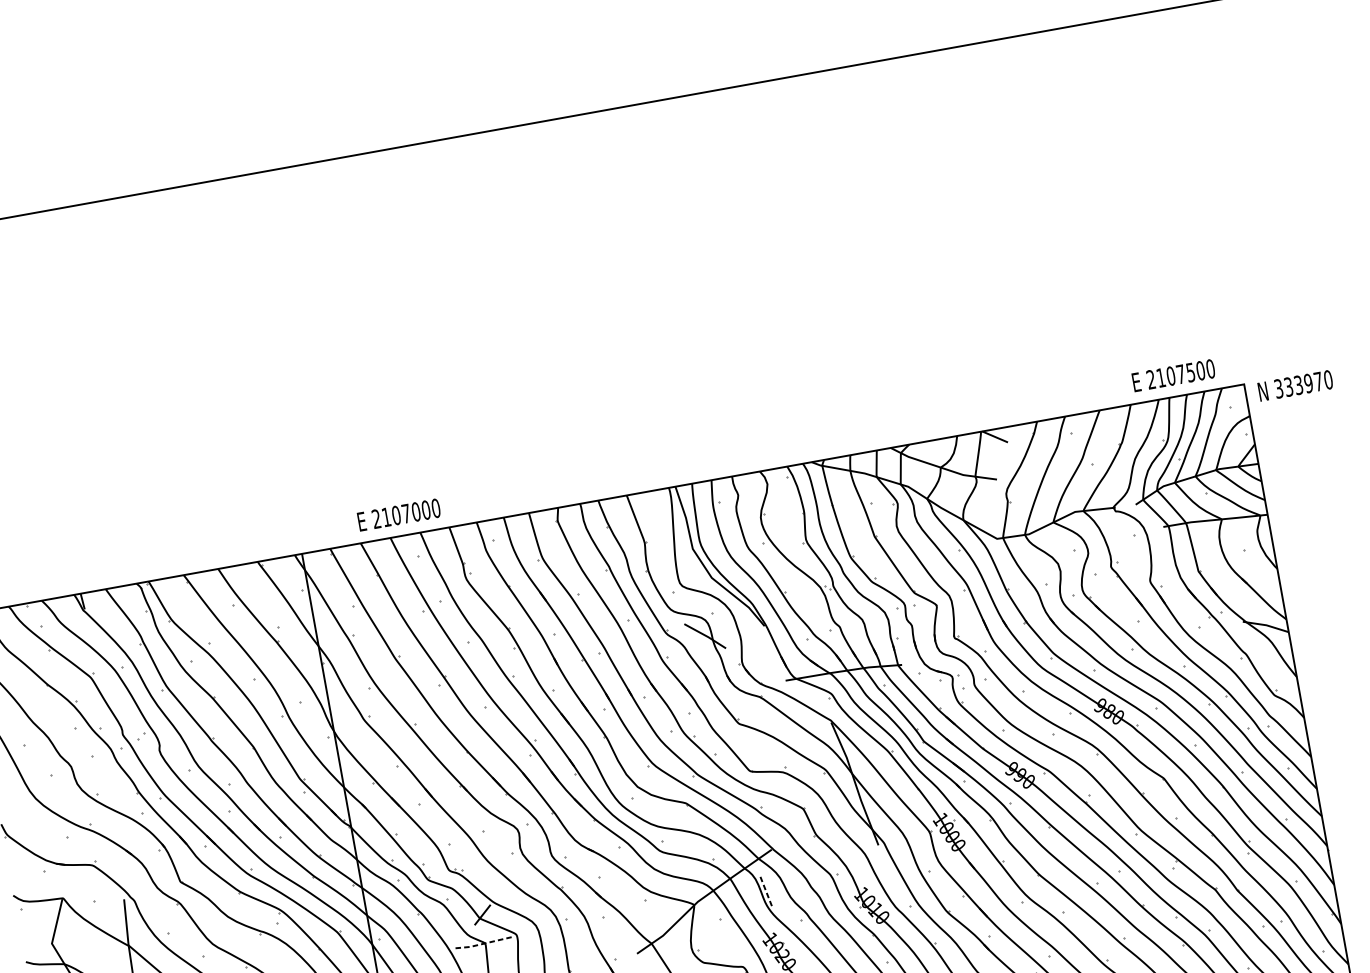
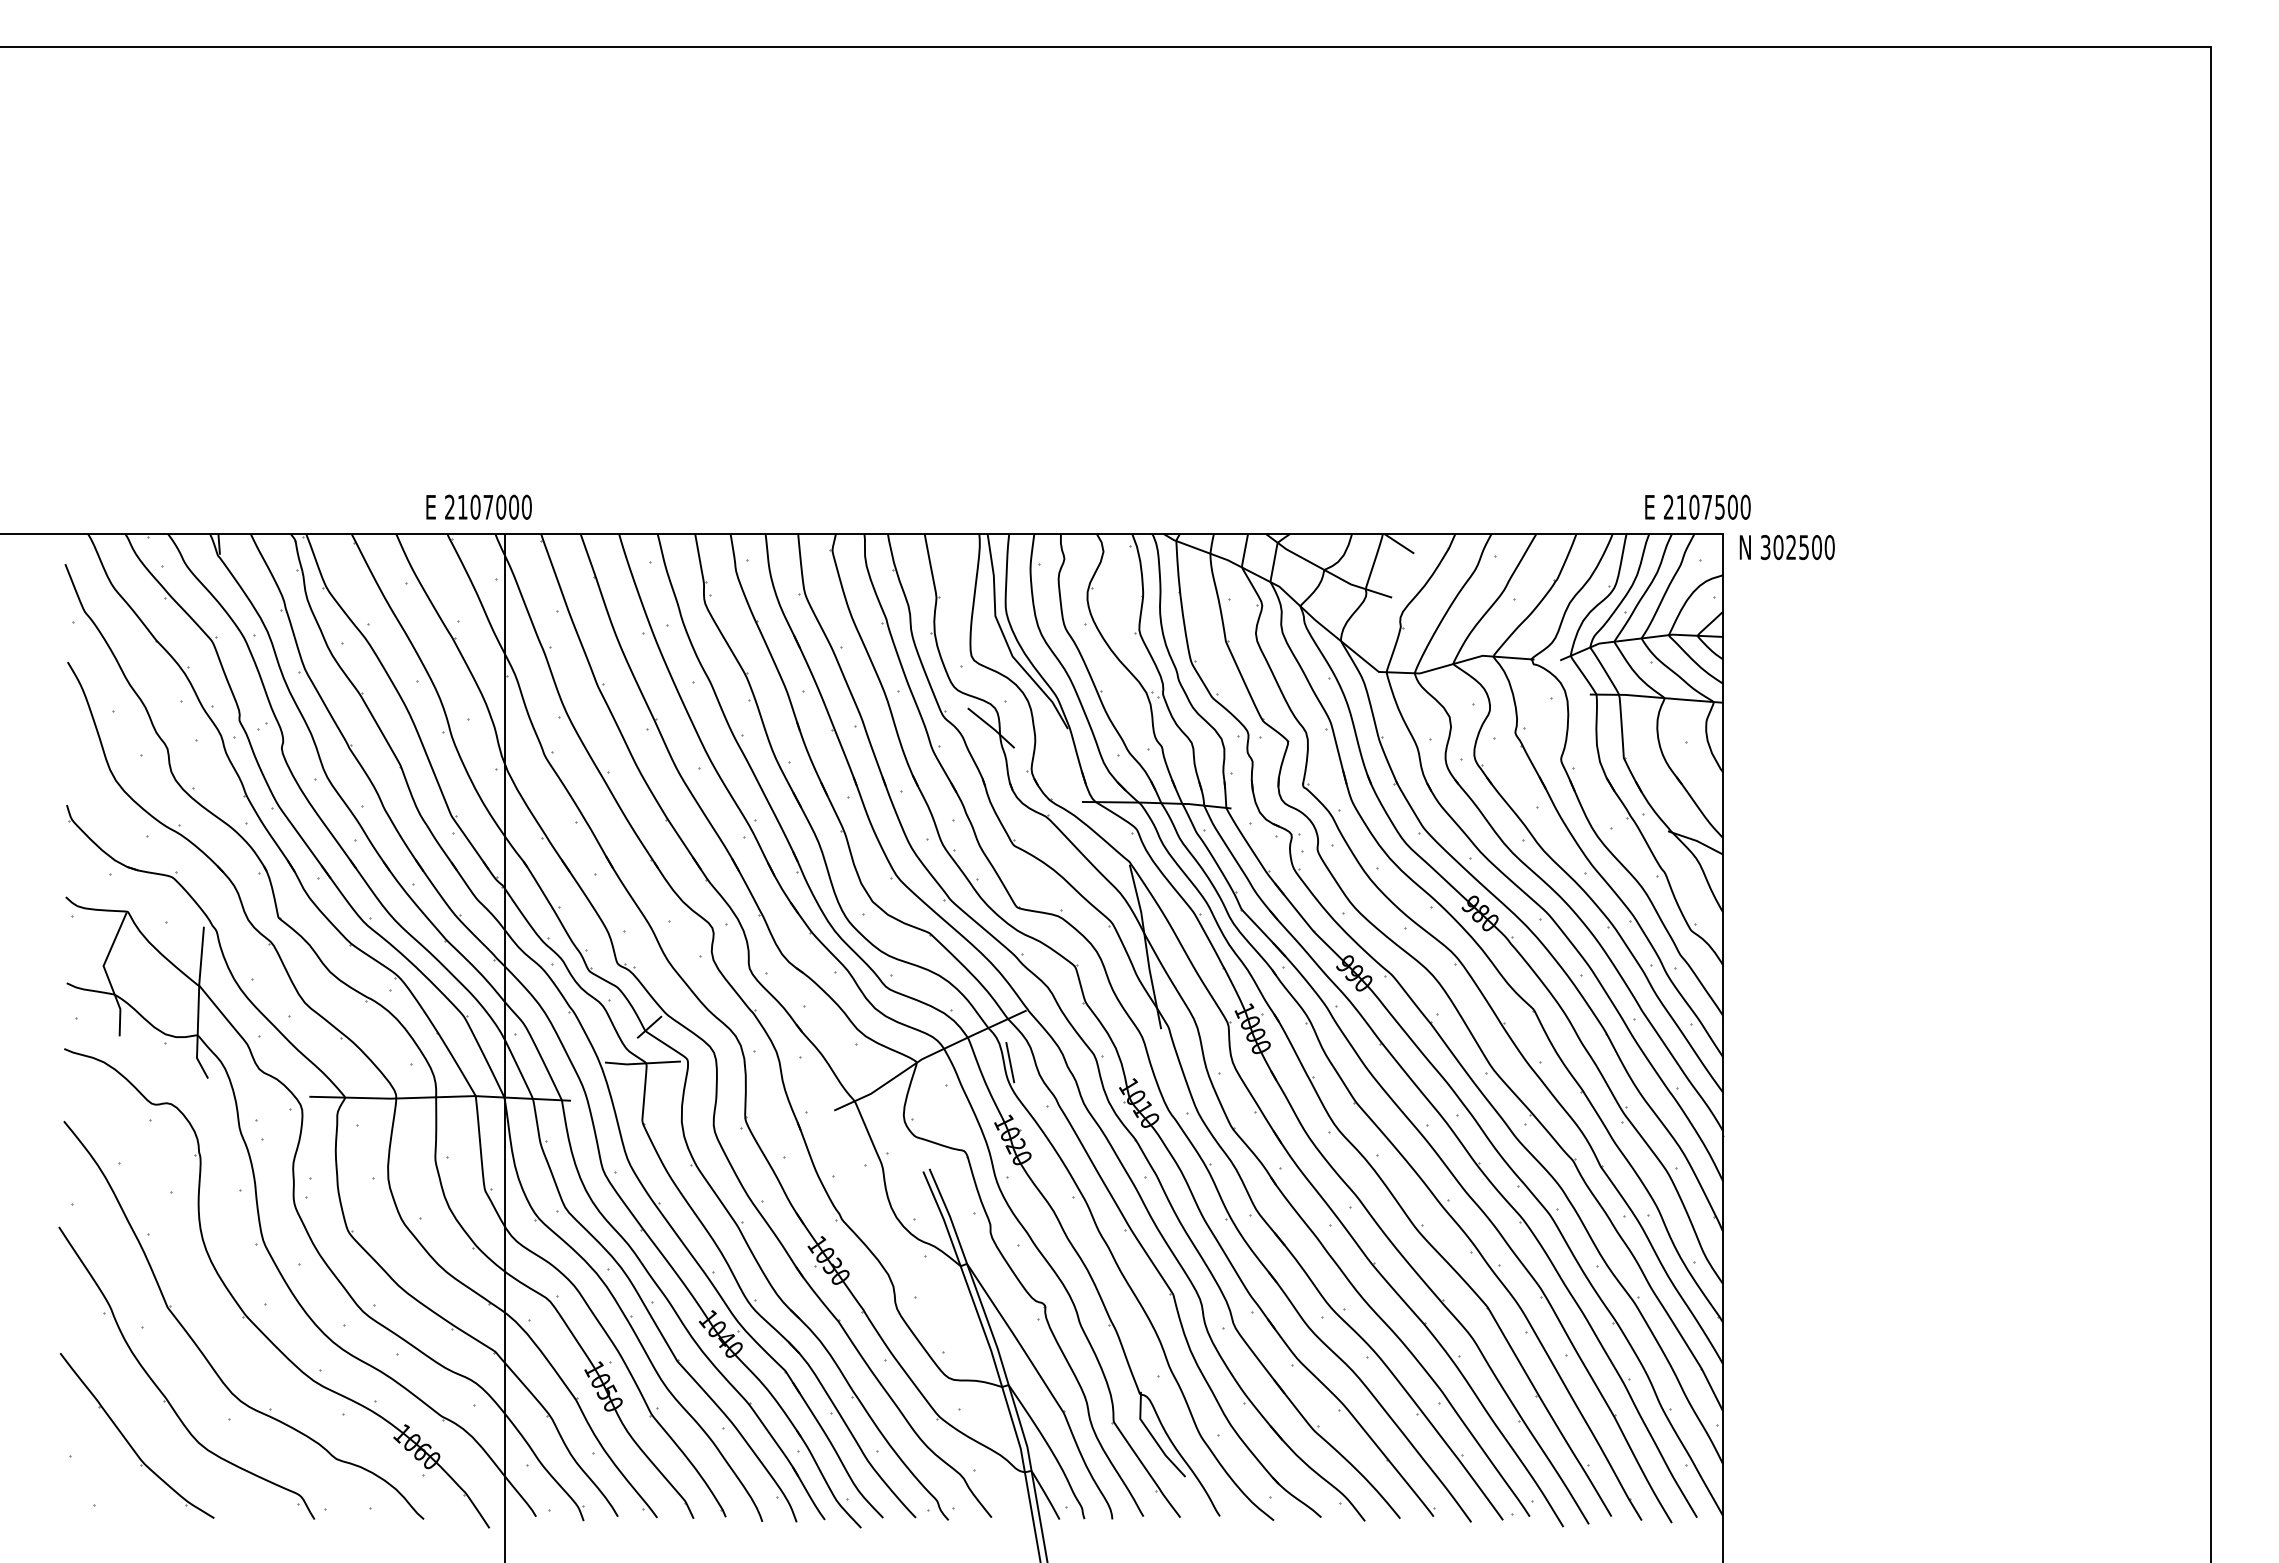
text: (1173, 375) -> (1697, 506), moved
text: (1303, 384) -> (1797, 547), 333970 -> 302500
text: (398, 514) -> (478, 506), moved
line: (766, 892) -> (1010, 1062), dashed -> solid
line: (482, 944) -> (642, 1063), dashed -> solid

